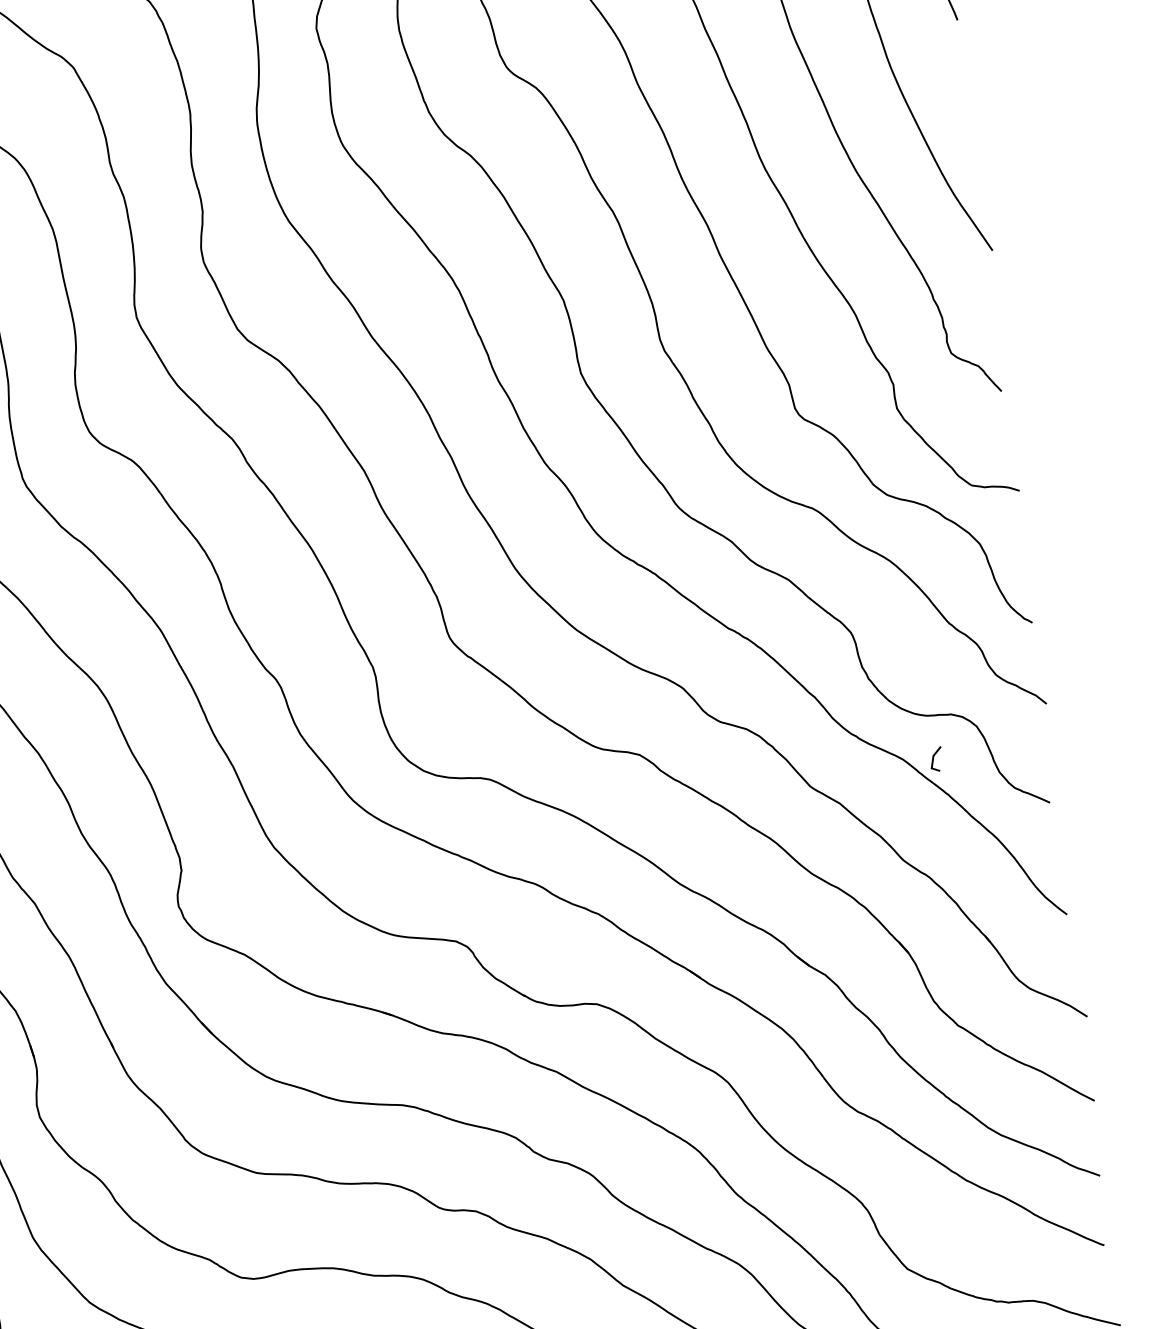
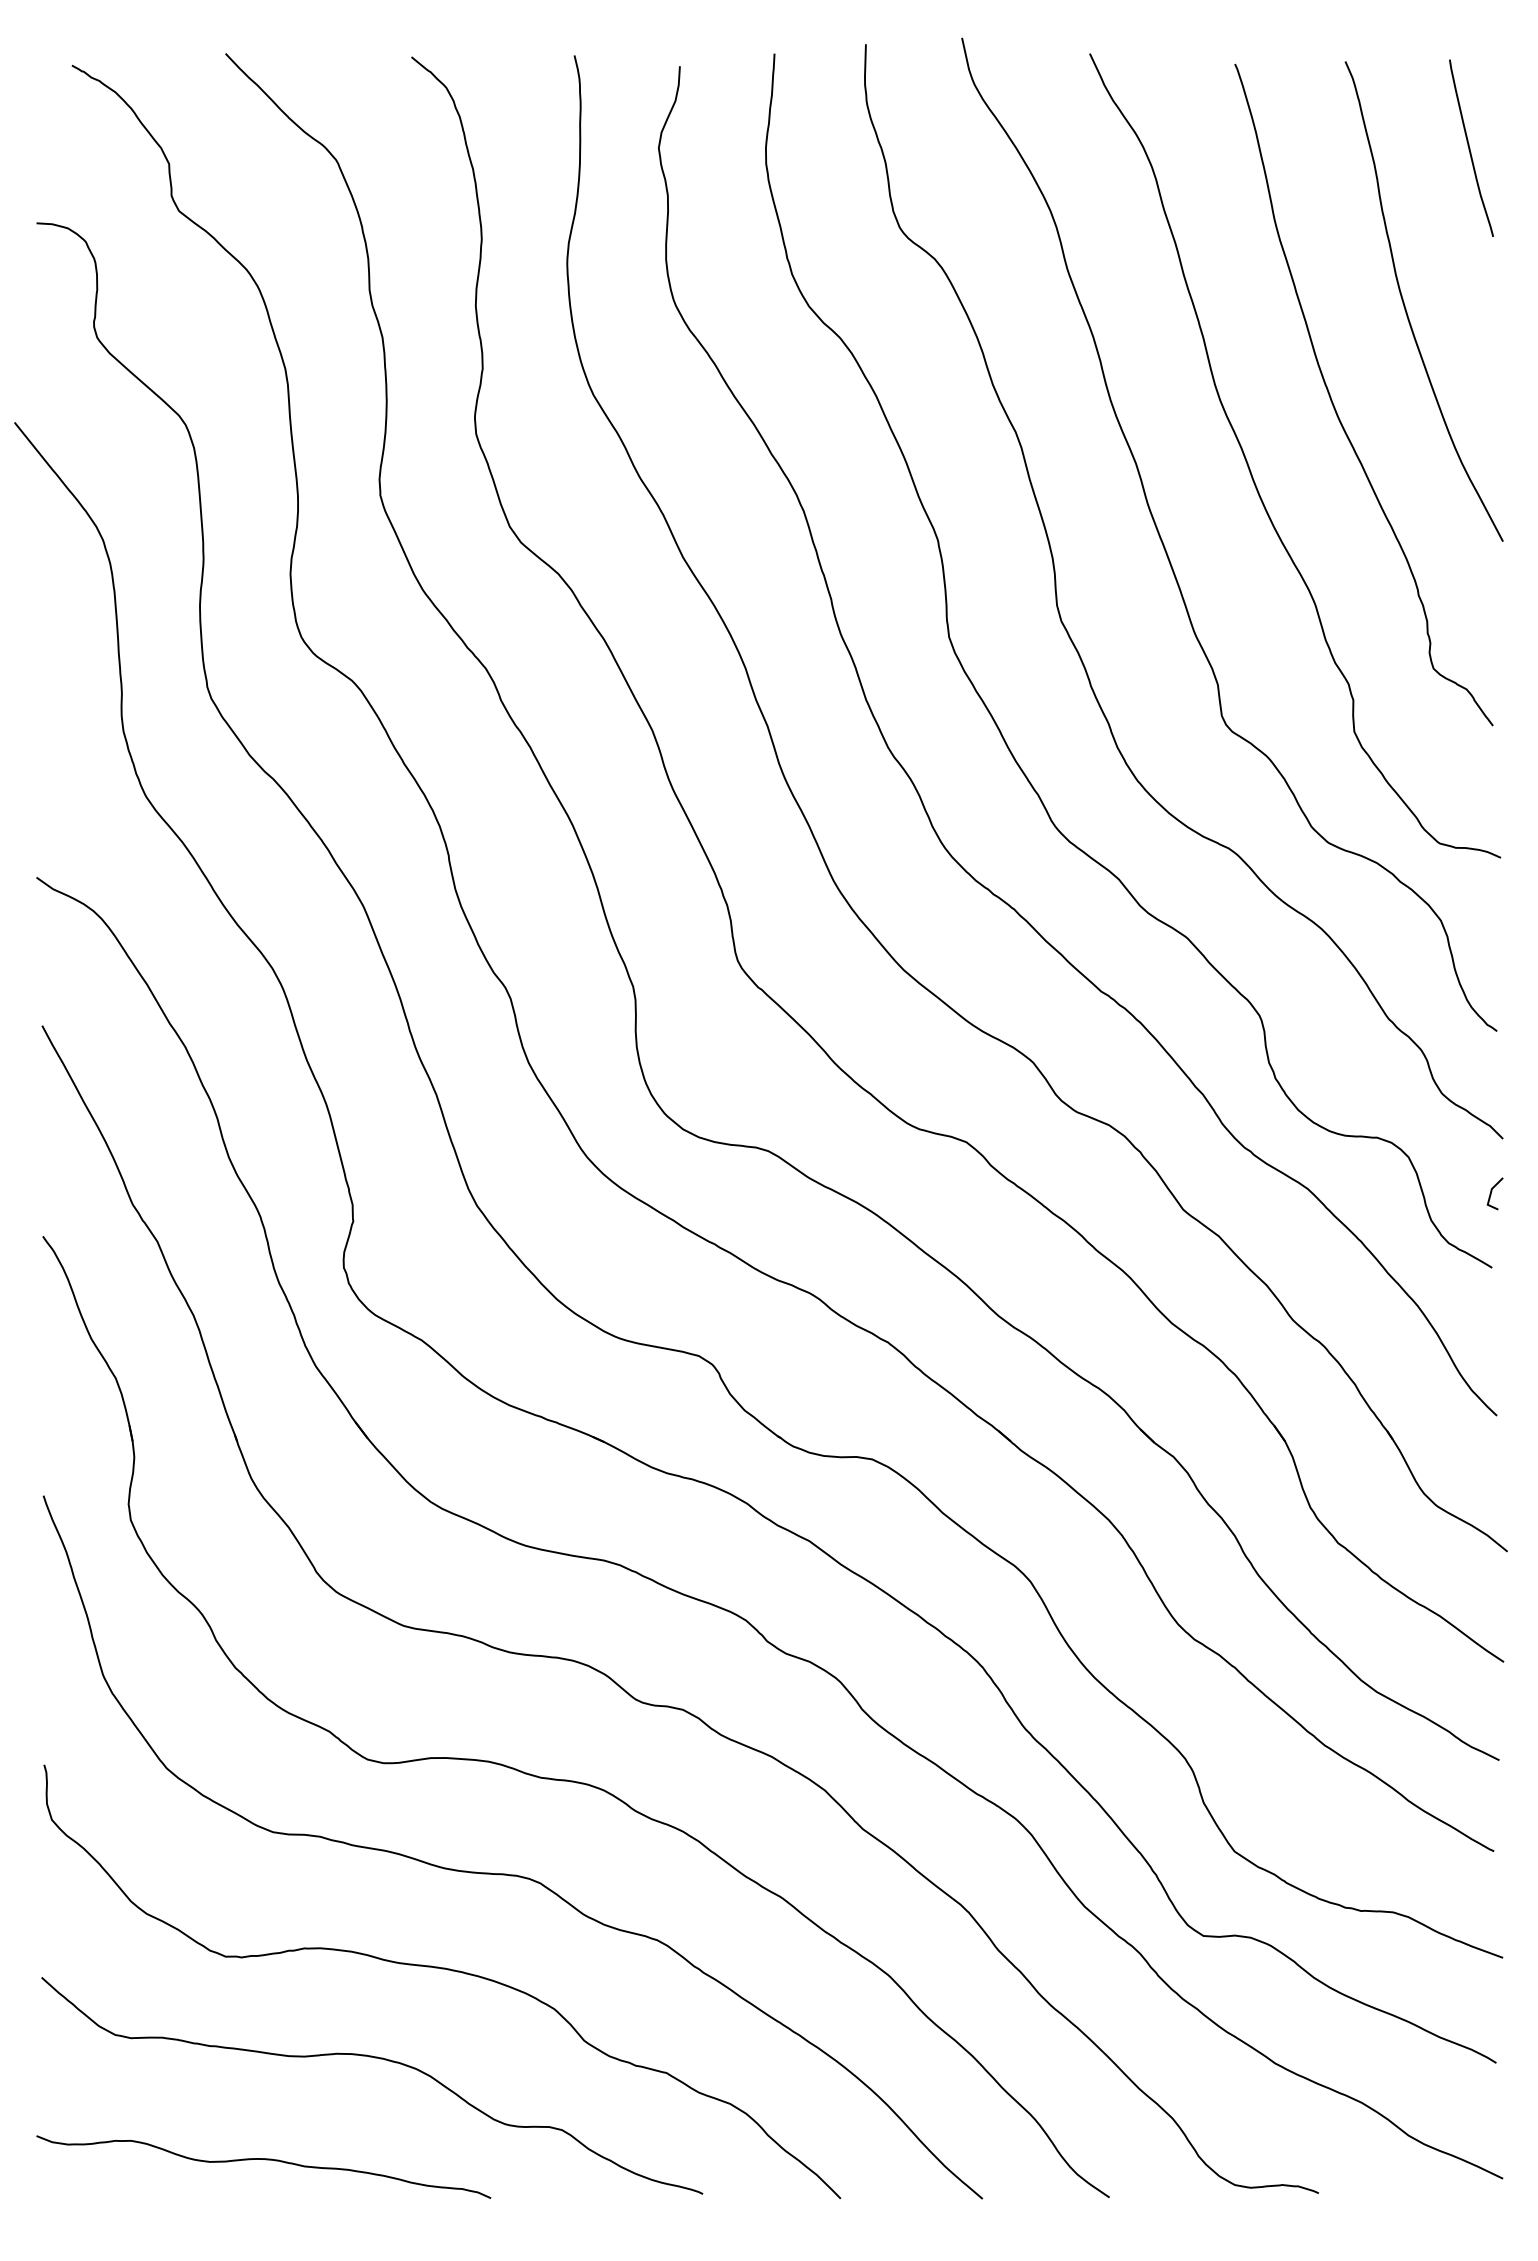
line: (934, 757) -> (1492, 1191), moved

